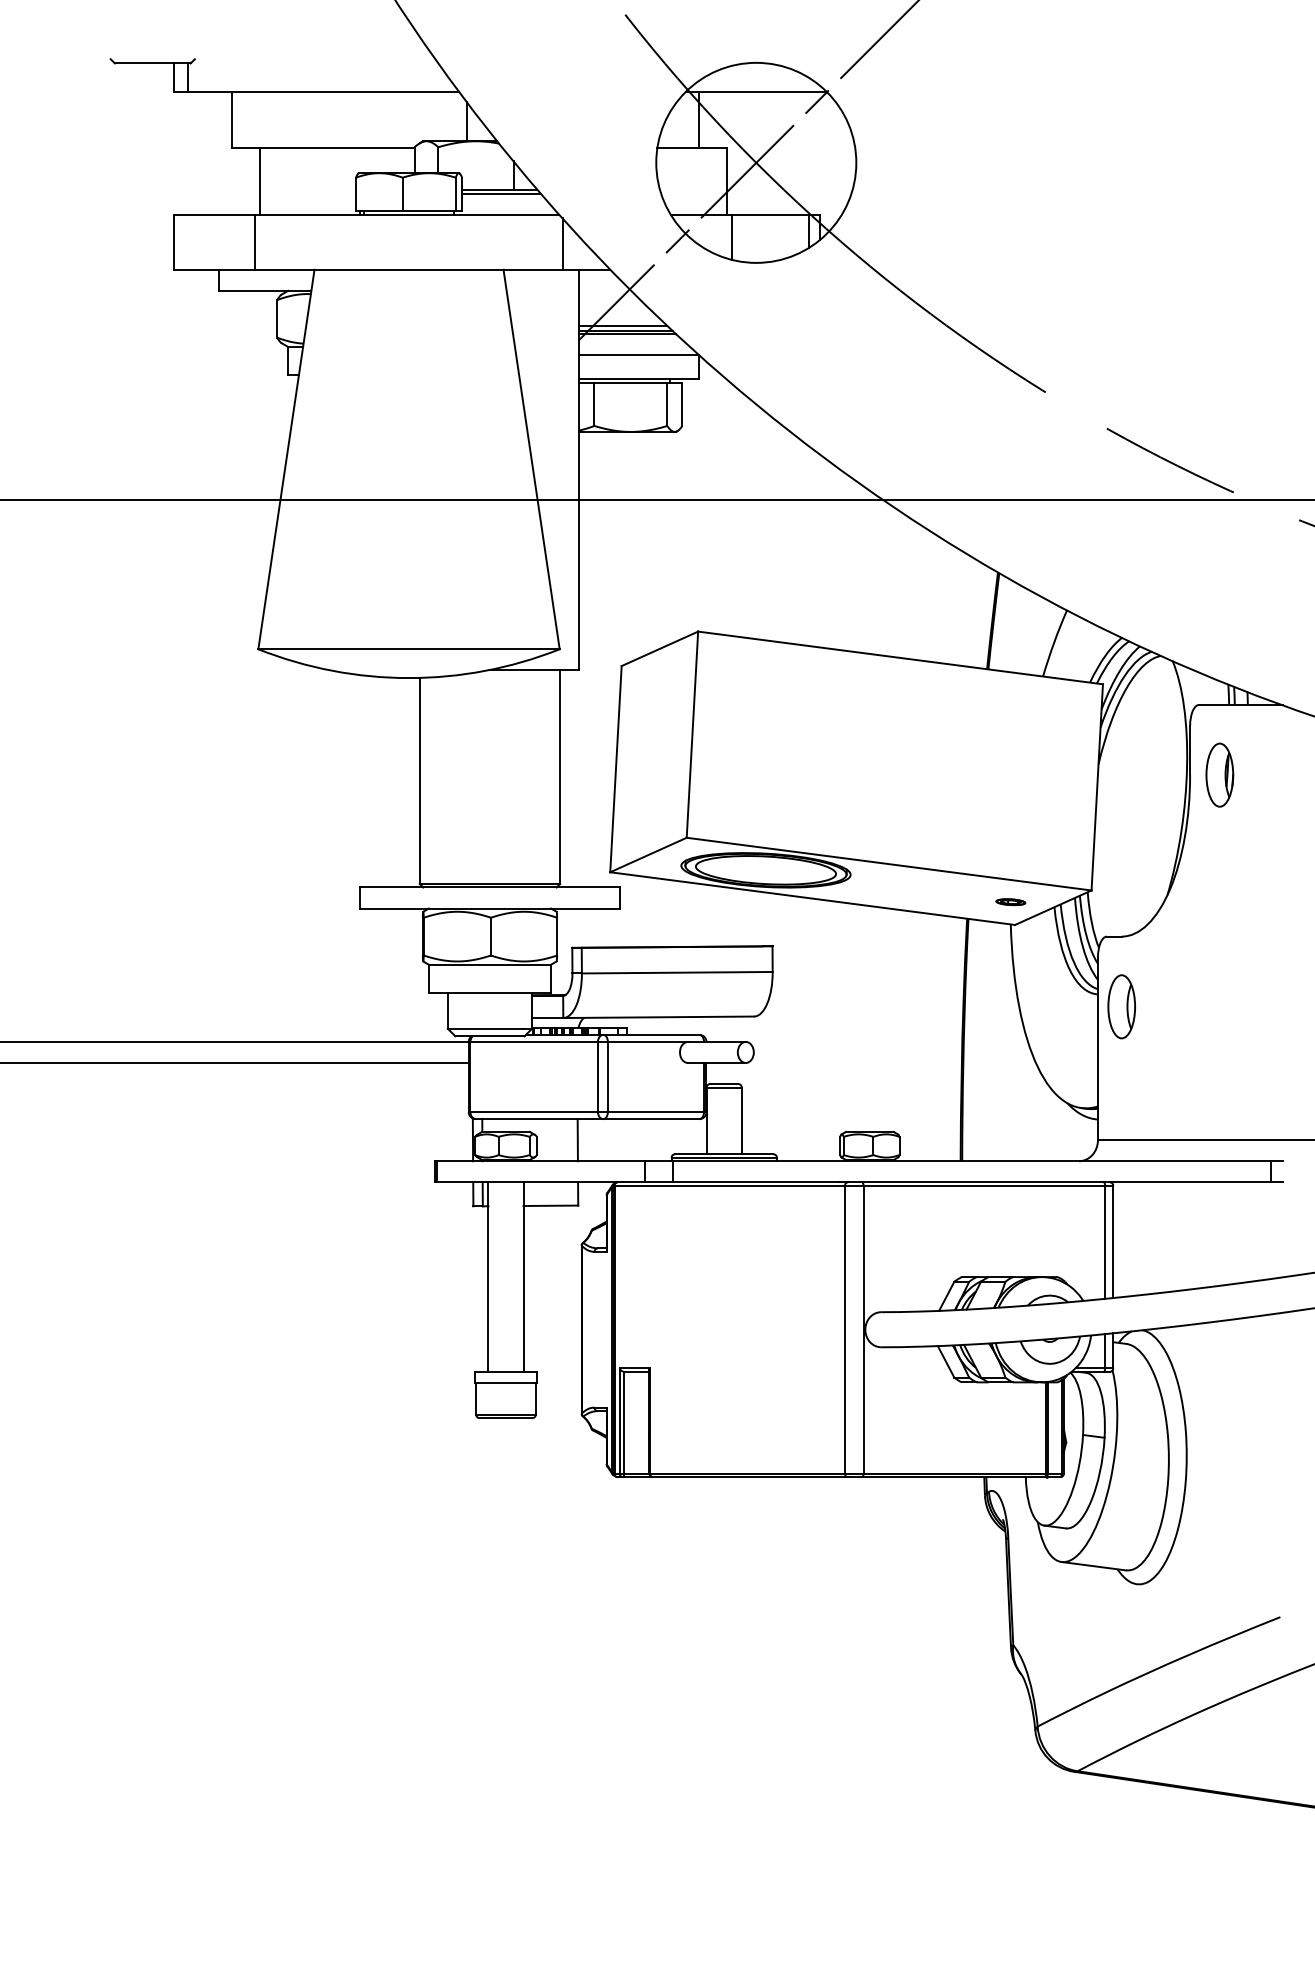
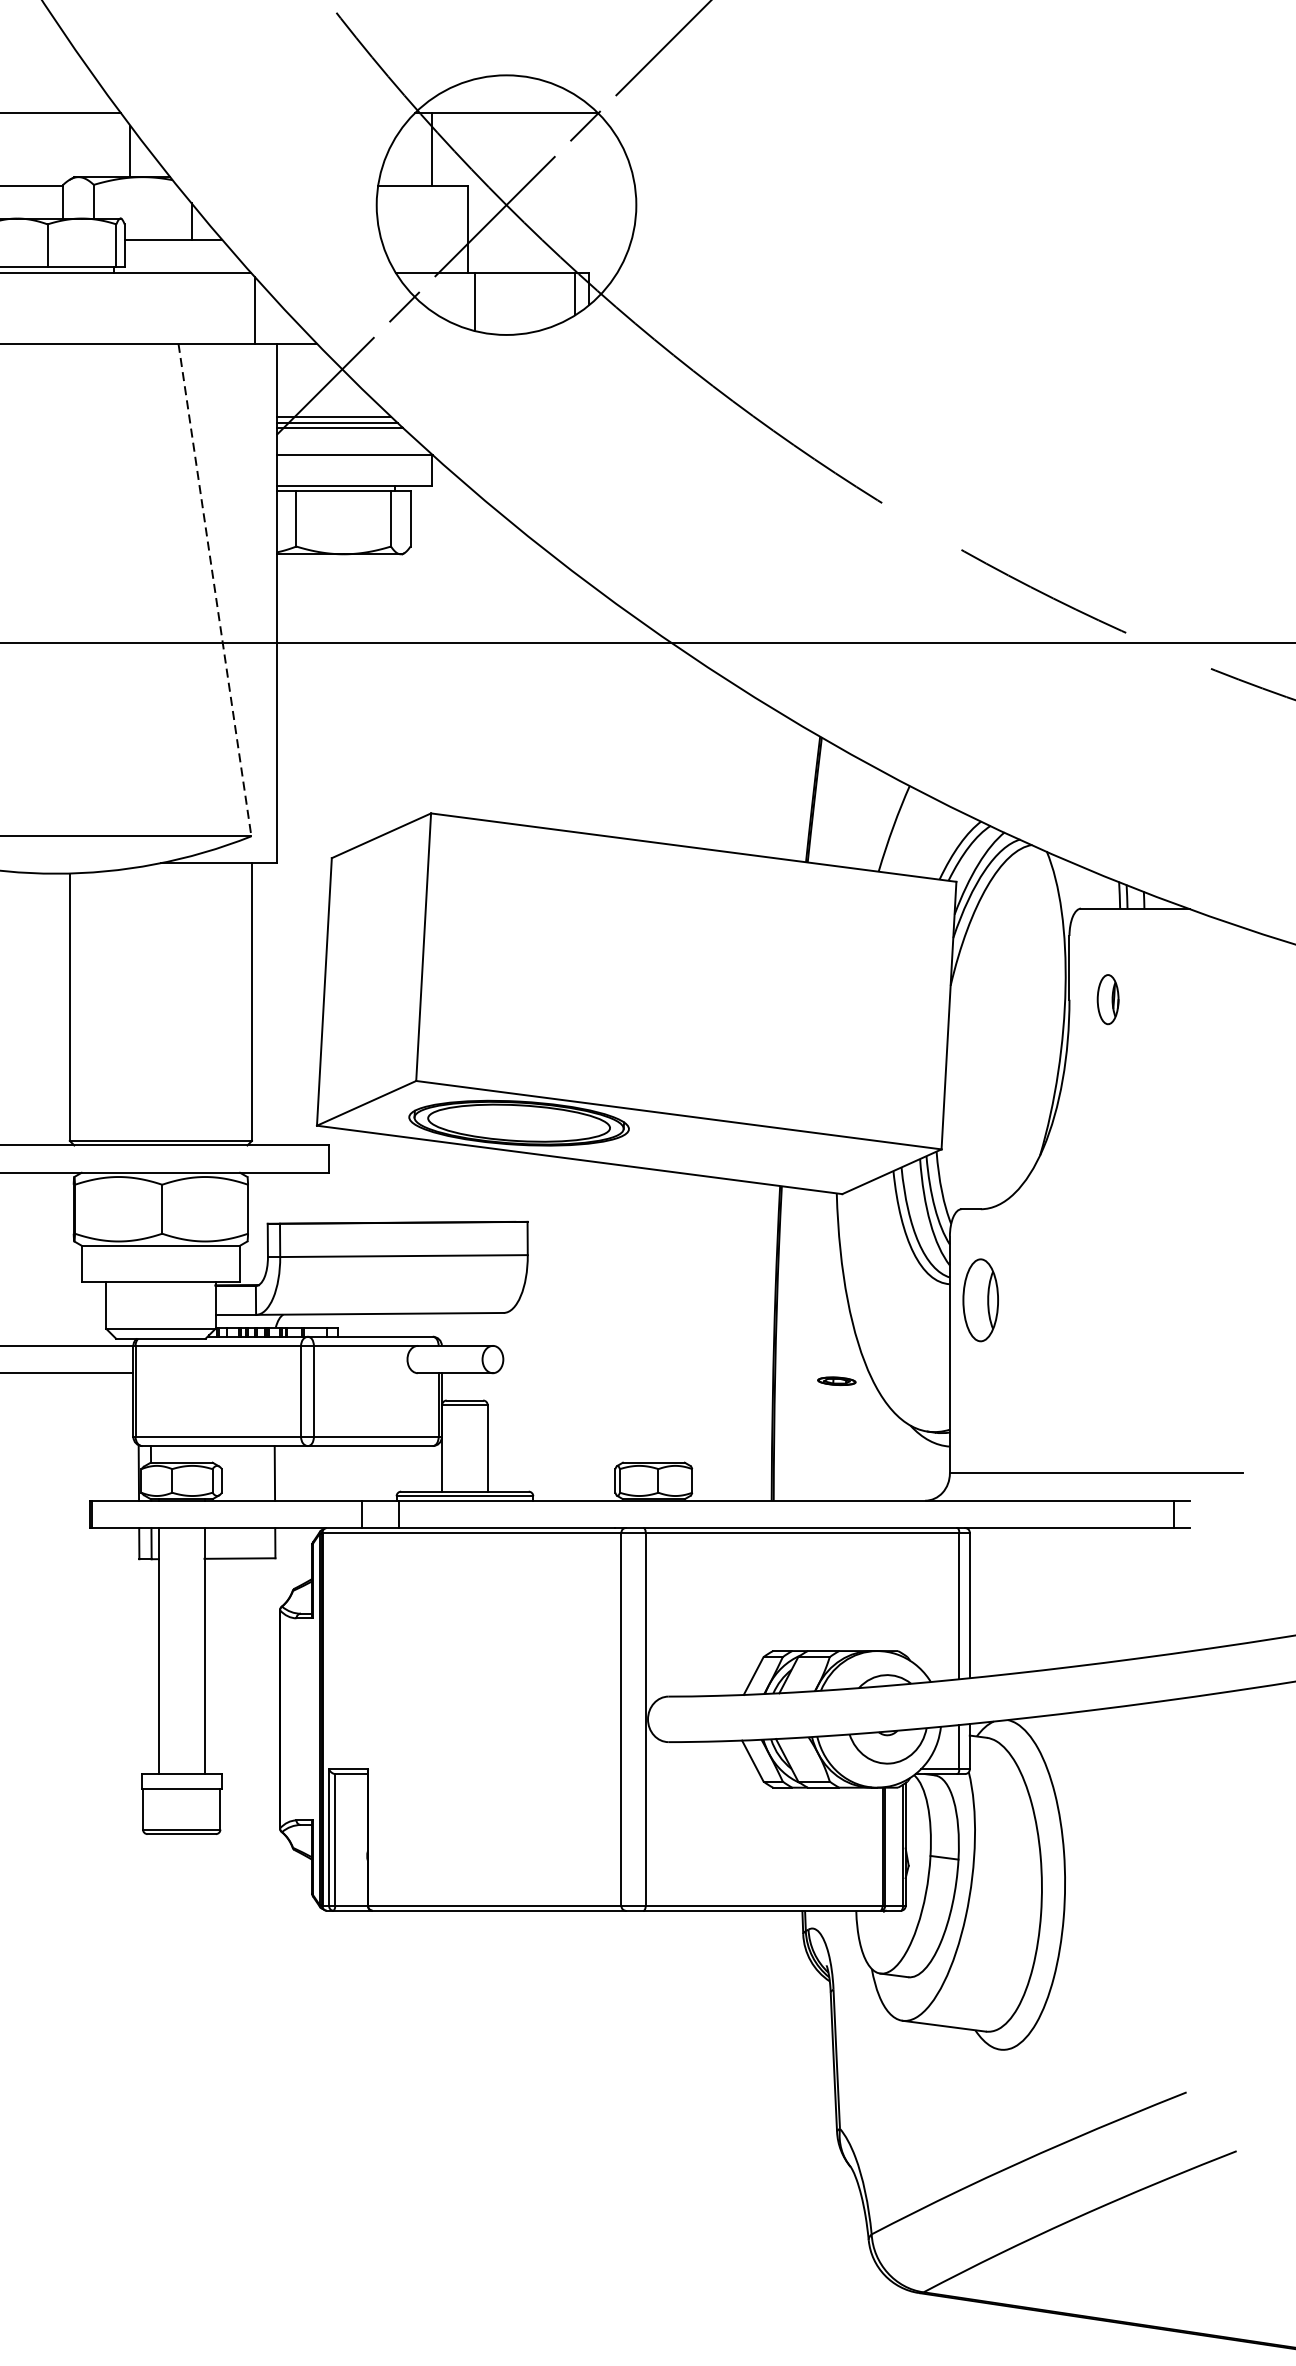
line: (501, 193) -> (175, 244), removed
line: (531, 459) -> (214, 590), solid -> dashed
part: (1219, 774) -> (1107, 998), size x0.6
part: (1010, 902) -> (836, 1381), moved

